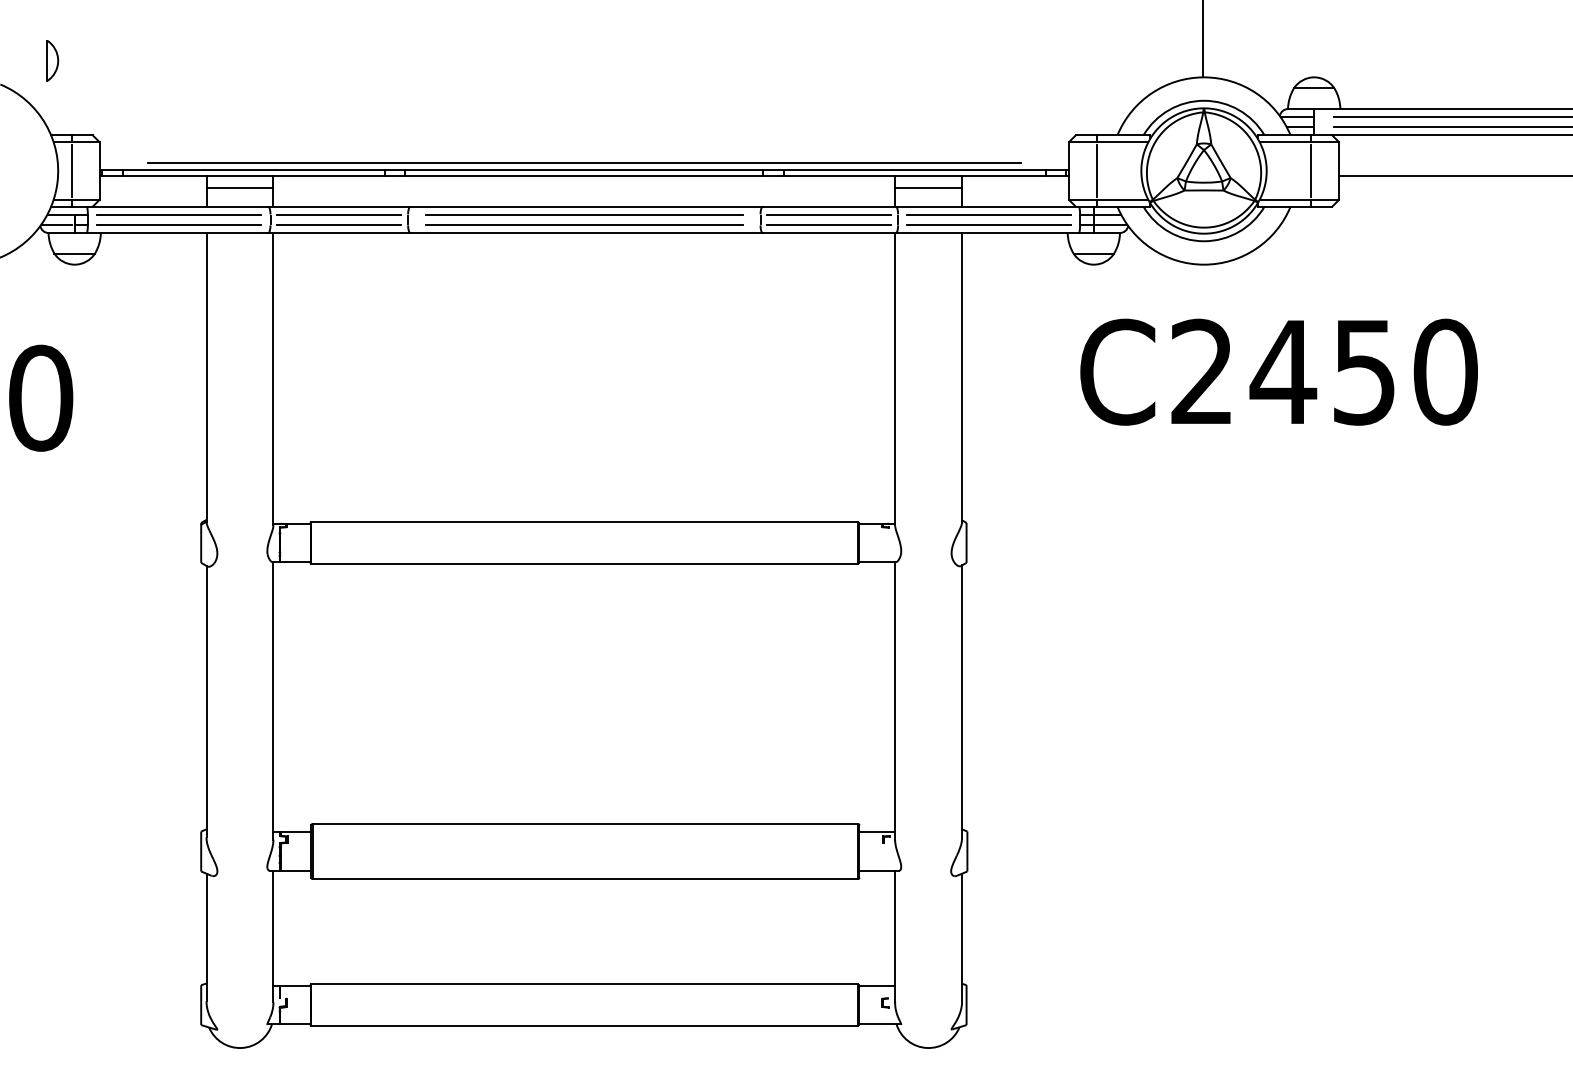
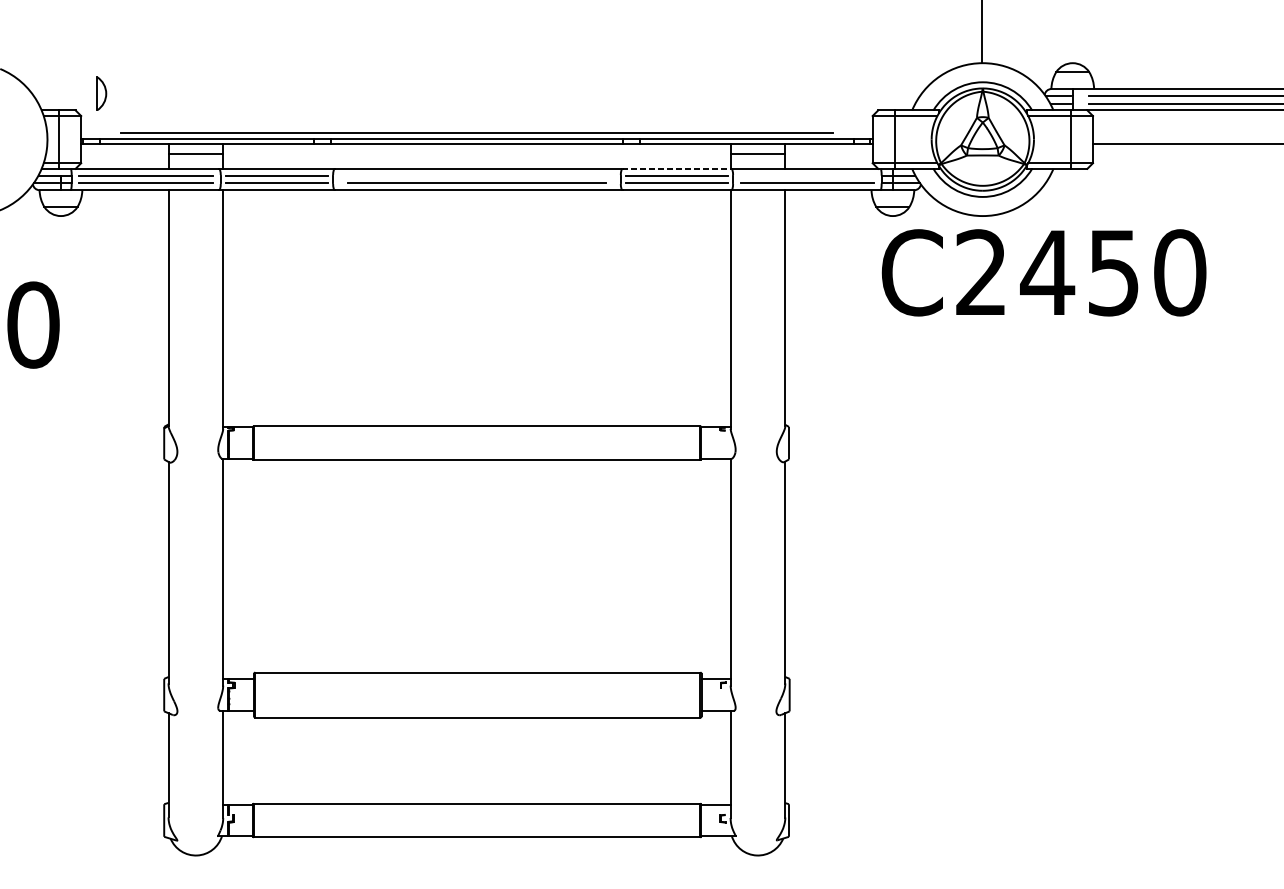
part: (52, 60) -> (101, 93), moved
line: (829, 206) -> (677, 168), solid -> dashed
line: (583, 215) -> (476, 175), removed
line: (988, 215) -> (806, 175), removed
text: (1278, 371) -> (1043, 272), moved

